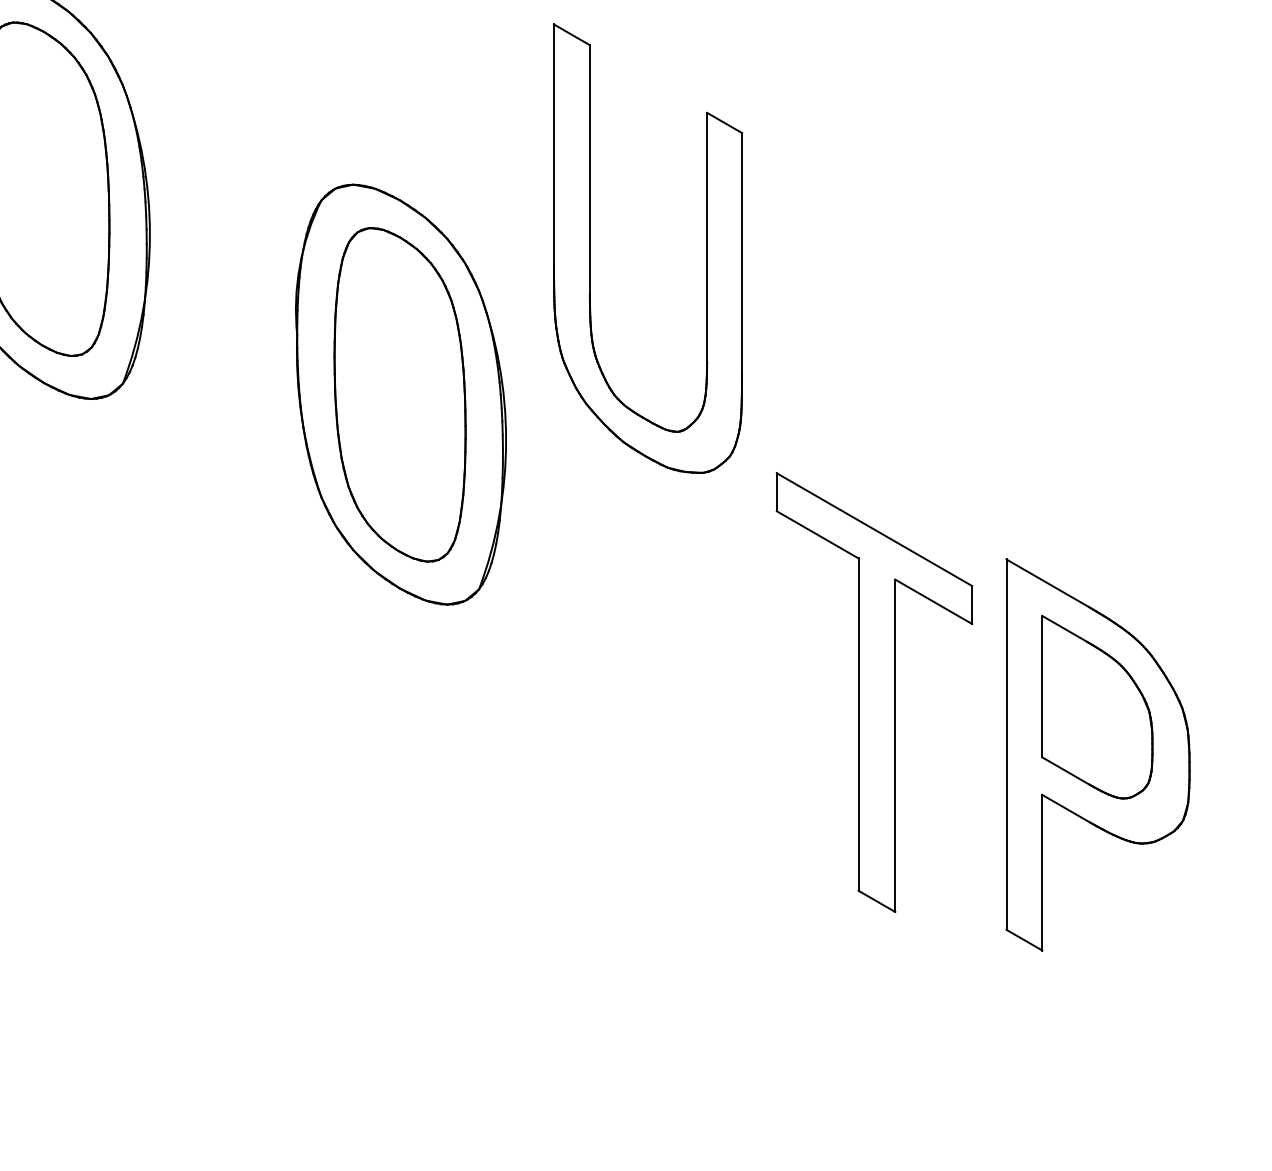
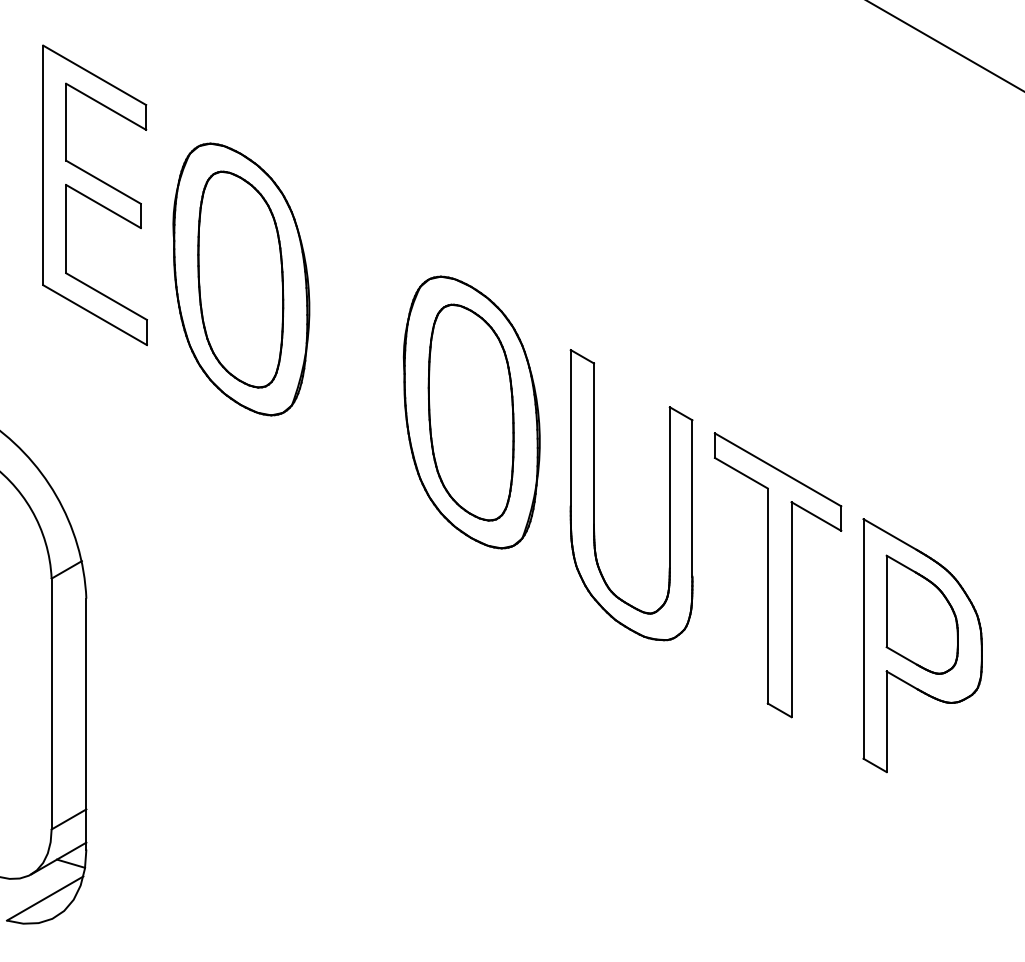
part: (590, 249) -> (594, 495), moved
part: (873, 692) -> (777, 575), moved

